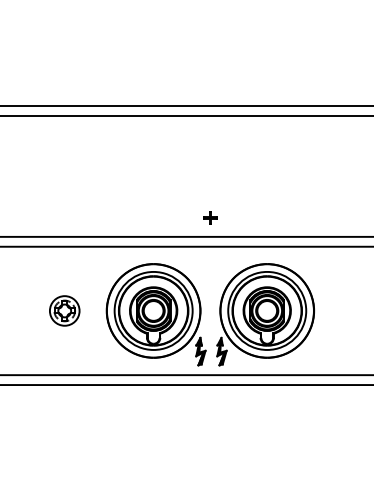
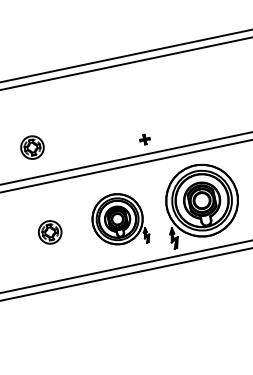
part: (64, 197) -> (32, 147), added
part: (155, 314) -> (118, 220), size x0.7

